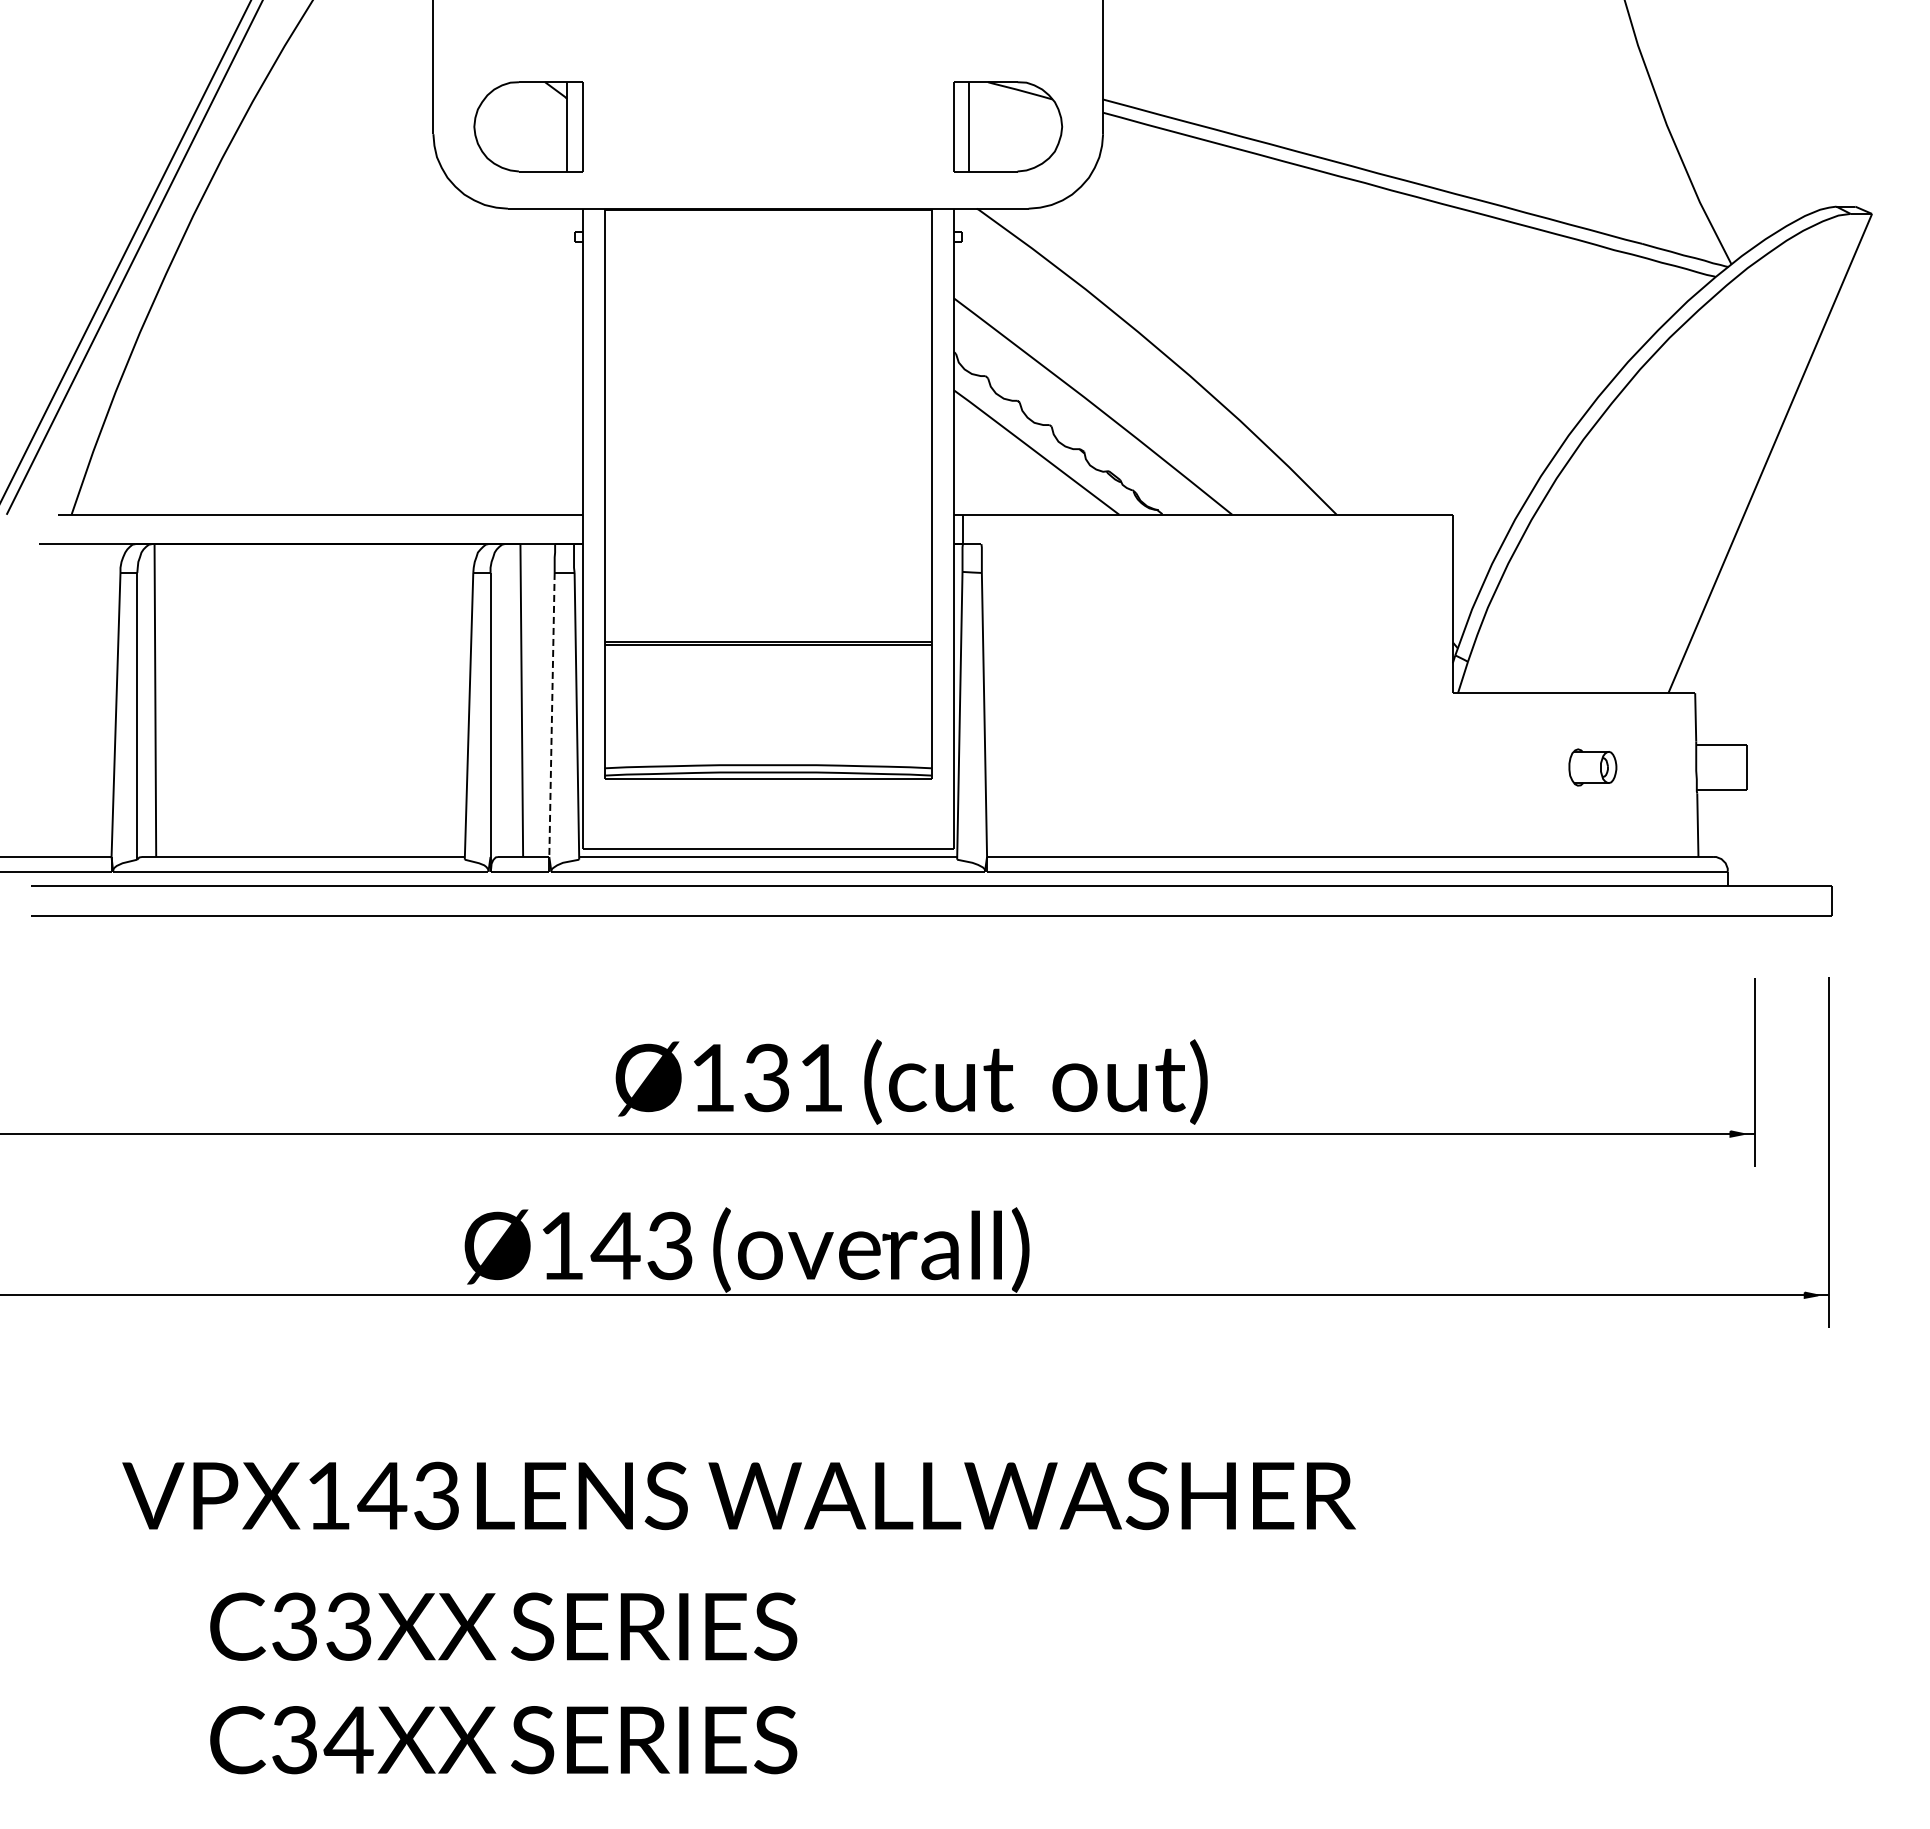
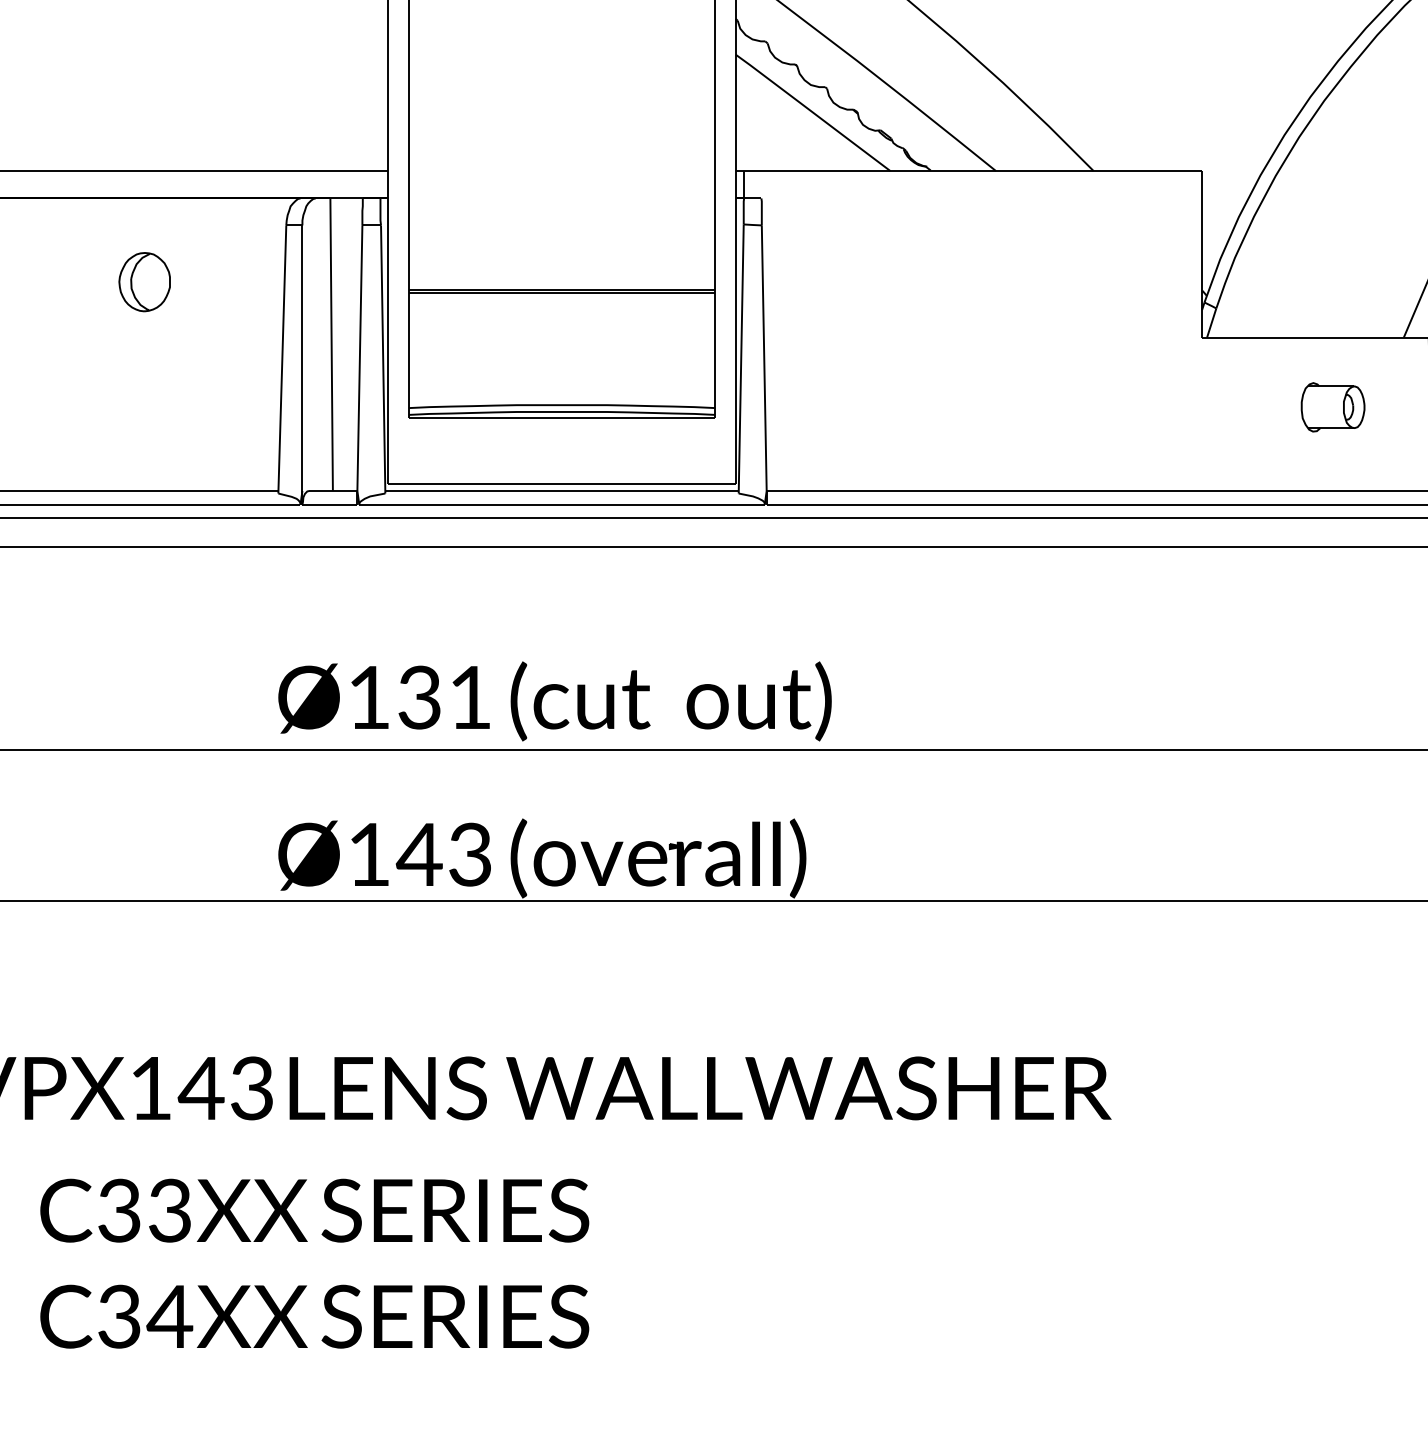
part: (321, 633) -> (144, 282), added
line: (551, 715) -> (359, 358), dashed -> solid
part: (1592, 767) -> (1332, 407), size x1.43
text: (911, 1081) -> (554, 700), moved

